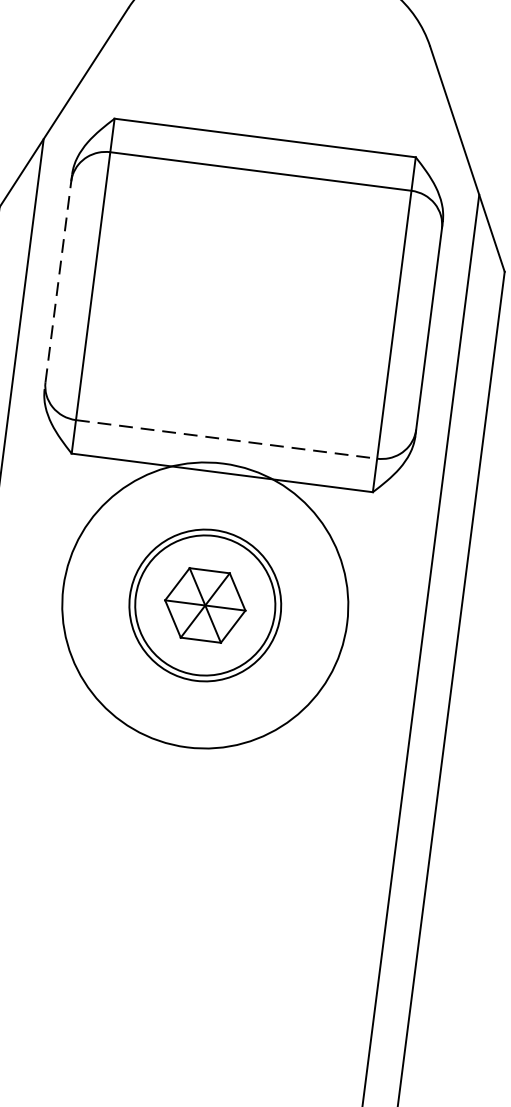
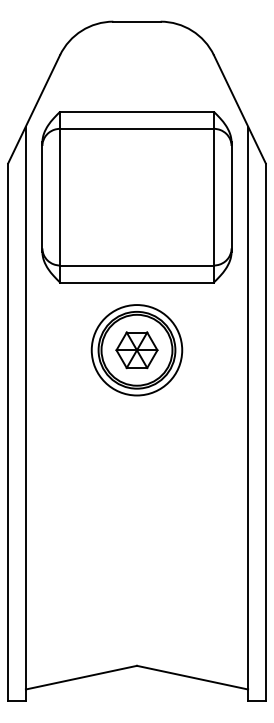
line: (58, 282) -> (42, 197), dashed -> solid
line: (227, 439) -> (137, 265), dashed -> solid
circle: (204, 605) -> (136, 350), size x0.62

